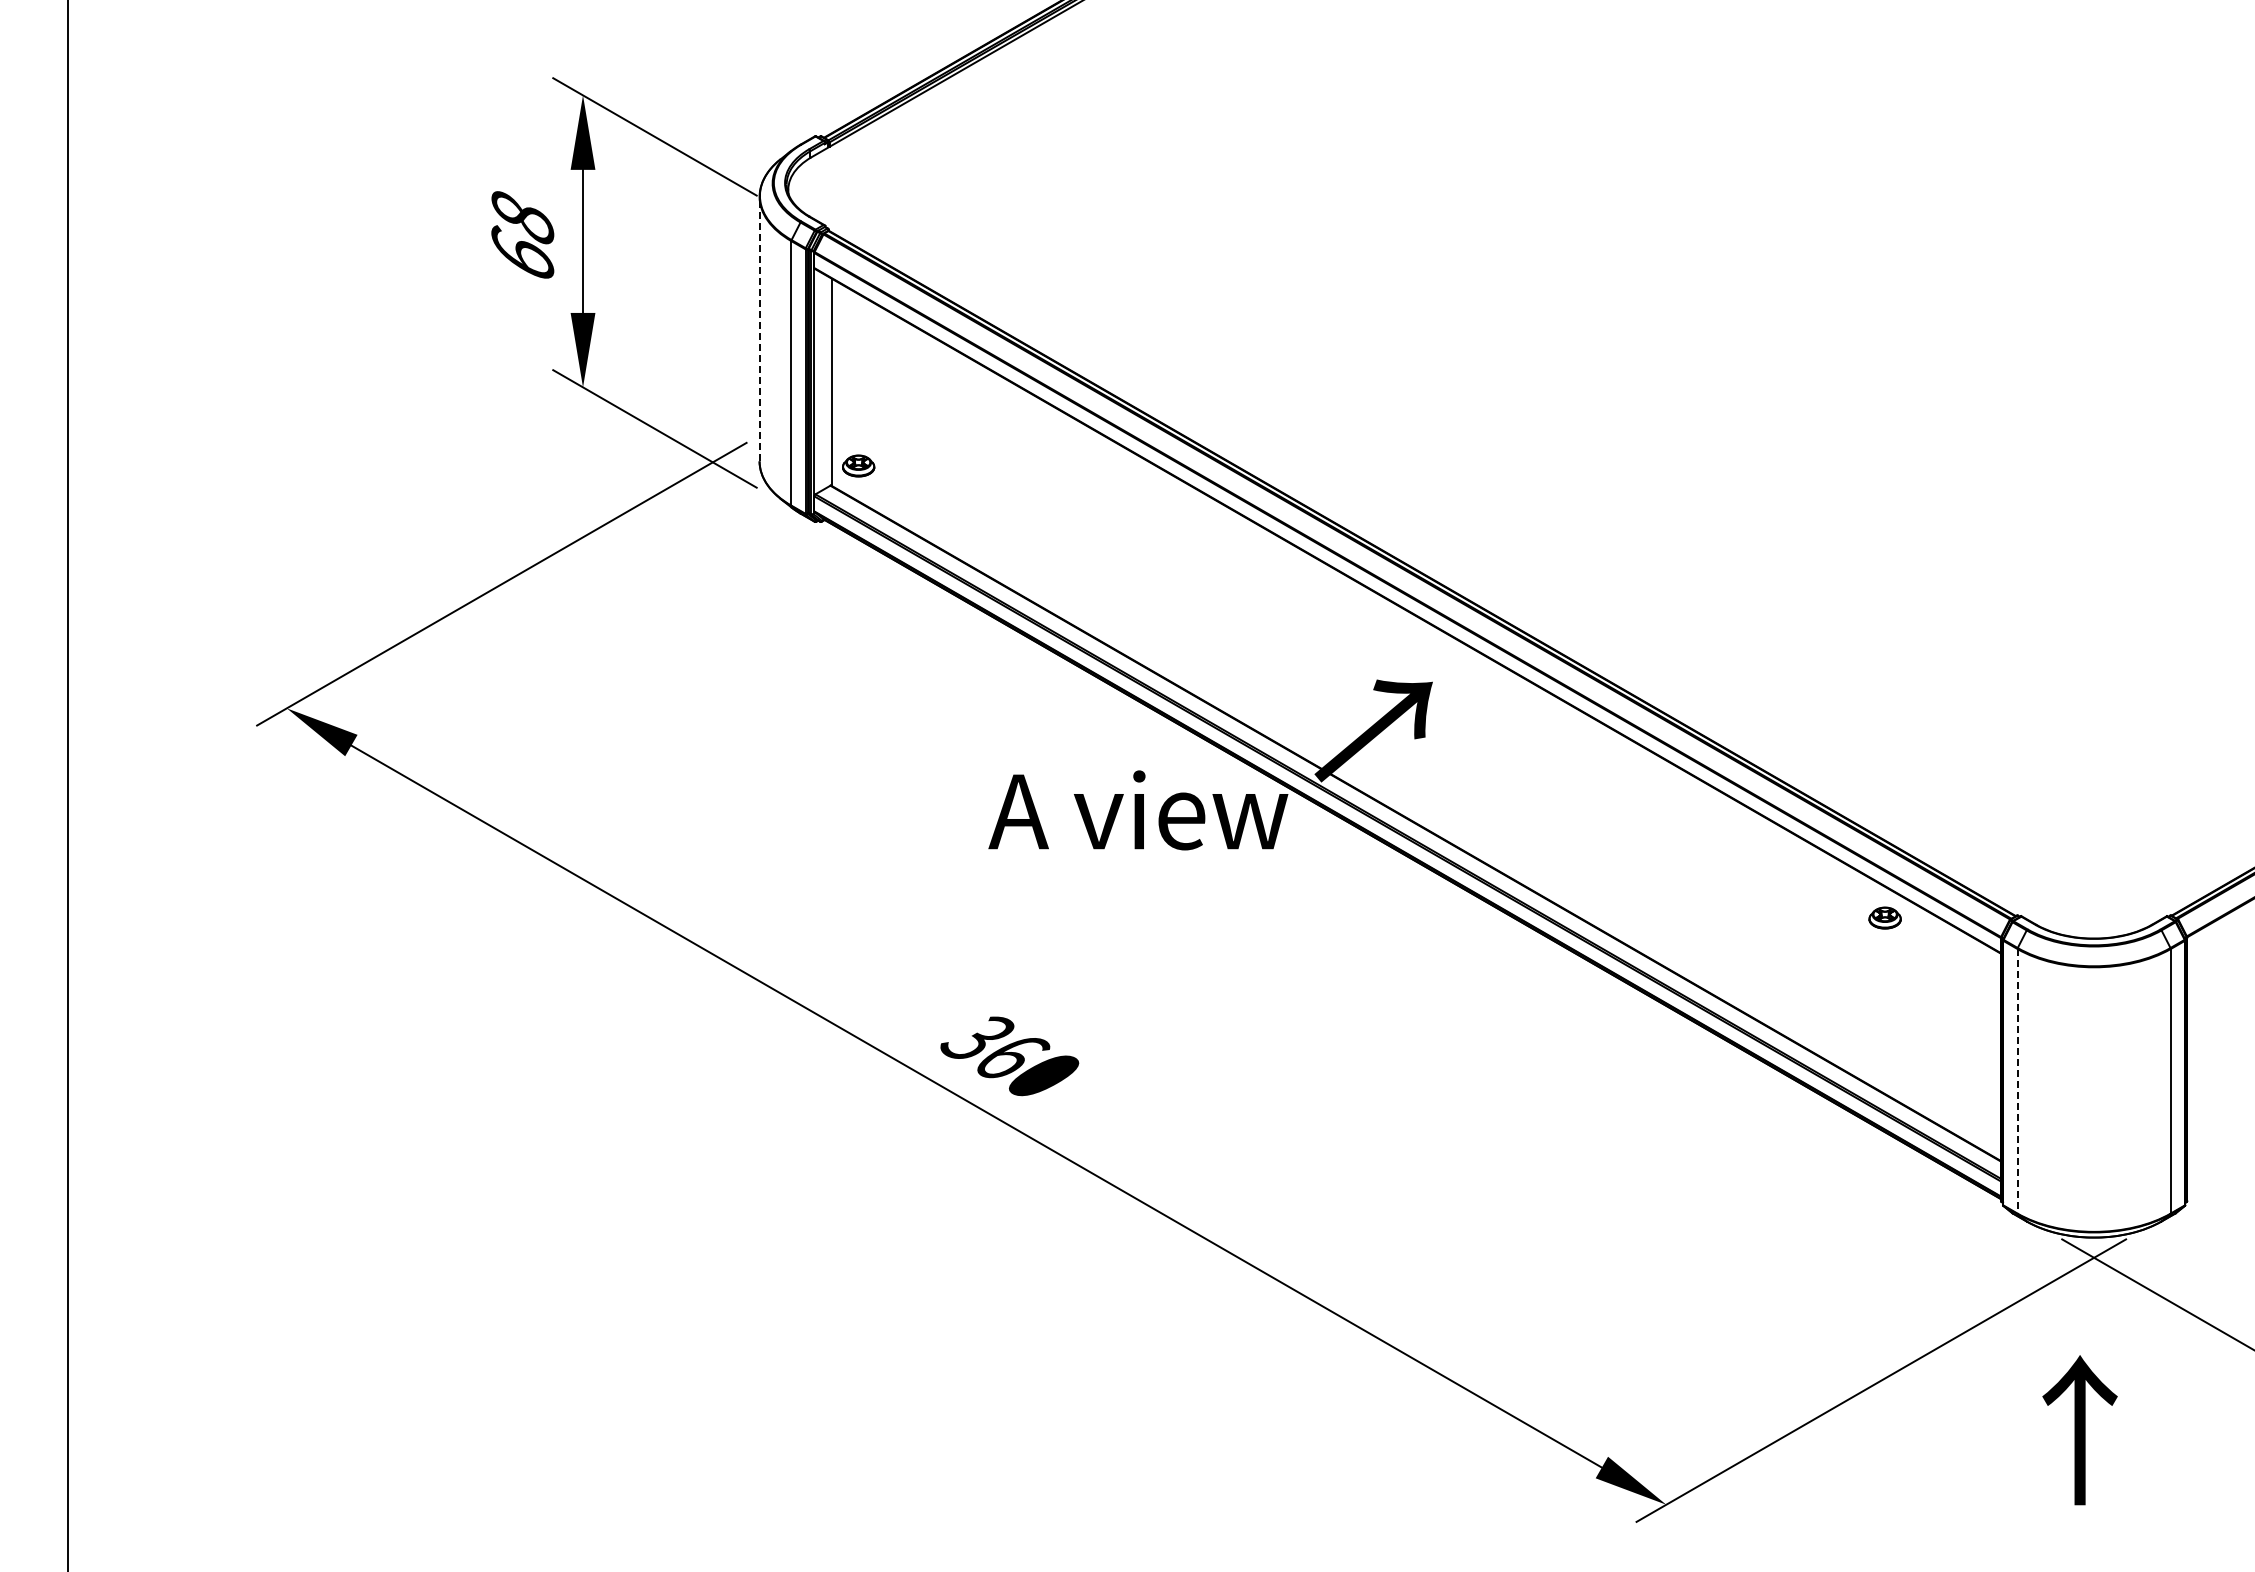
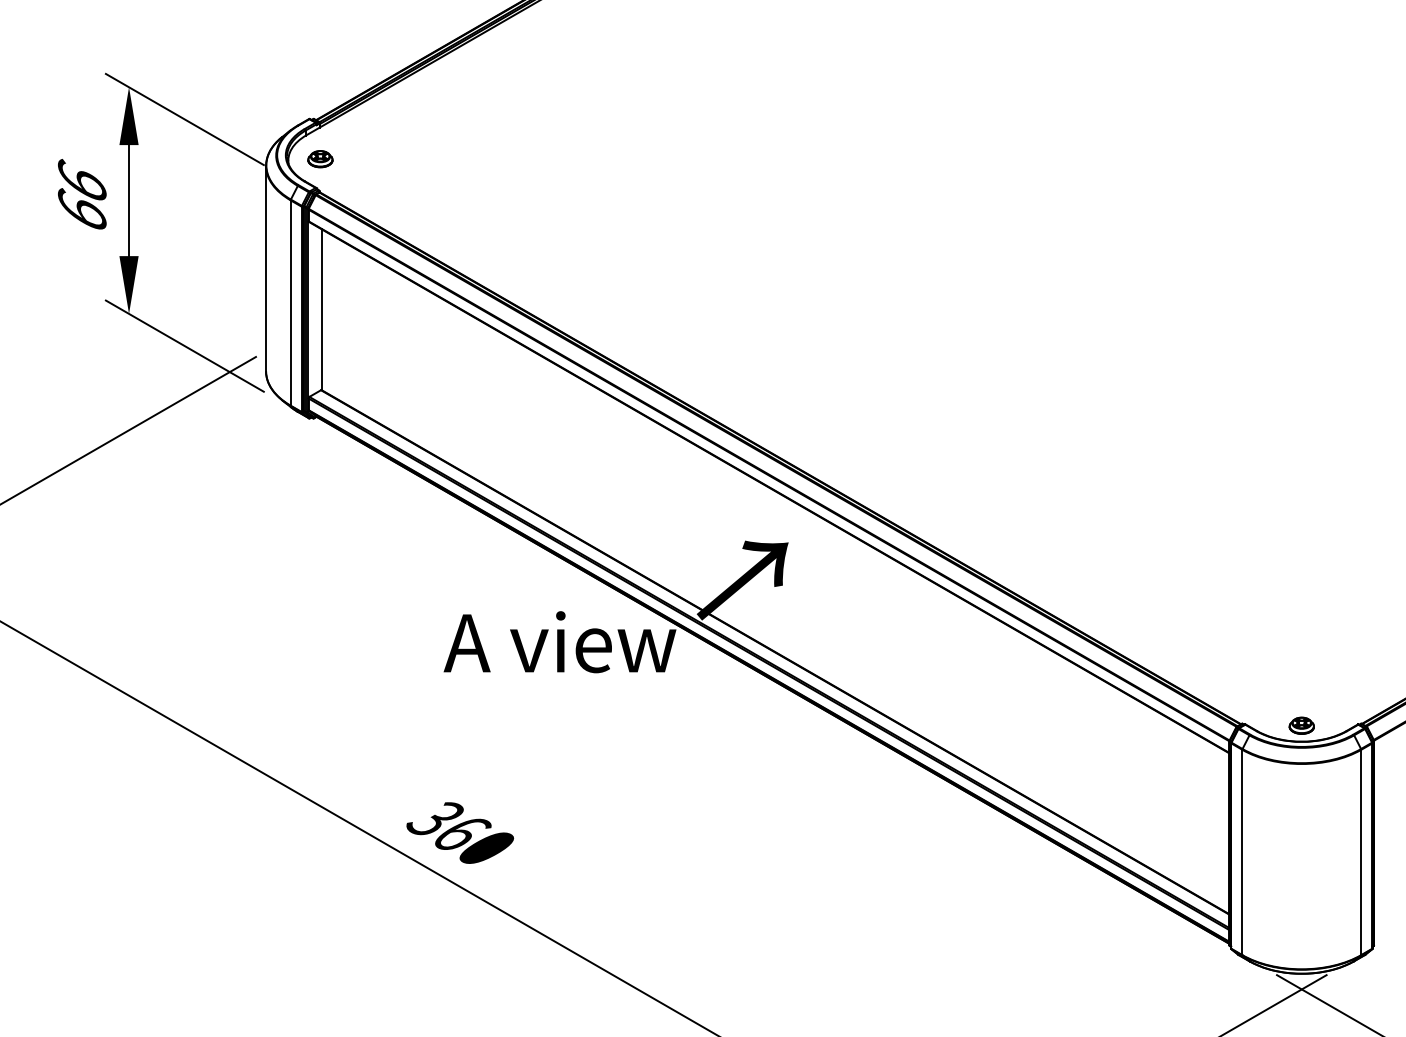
text: (522, 215) -> (82, 180), 68 -> 66
line: (759, 328) -> (266, 268), dashed -> solid
part: (858, 465) -> (320, 158), moved
part: (1884, 917) -> (1301, 725), moved
line: (2017, 1081) -> (1242, 852), dashed -> solid

